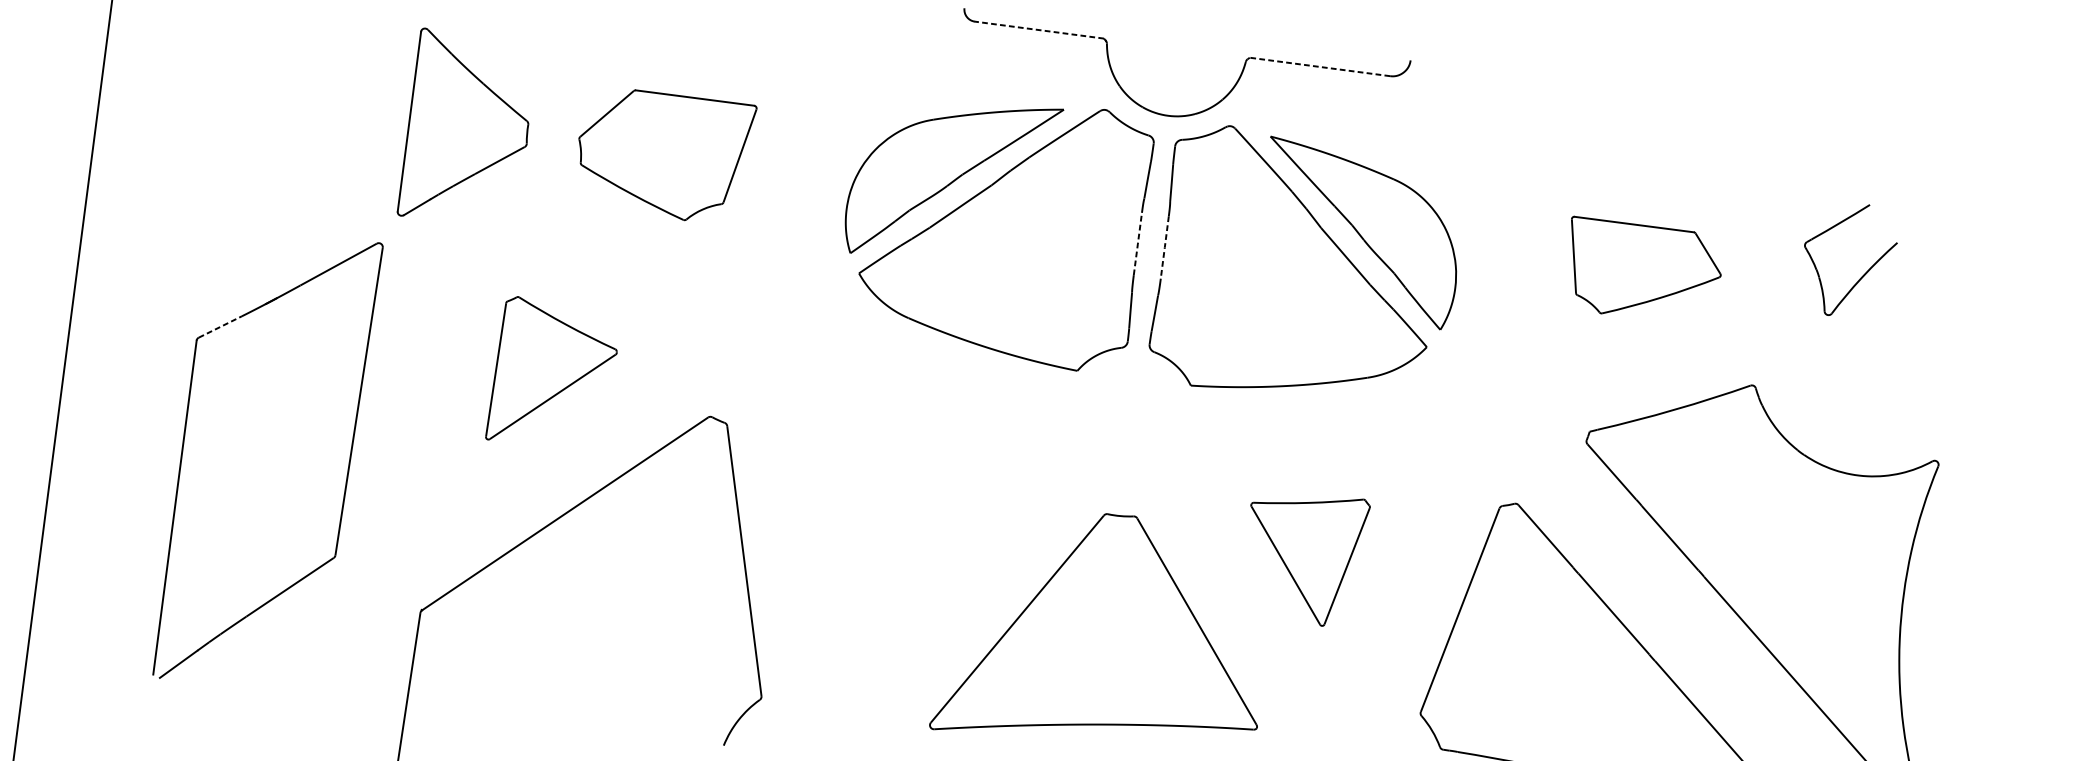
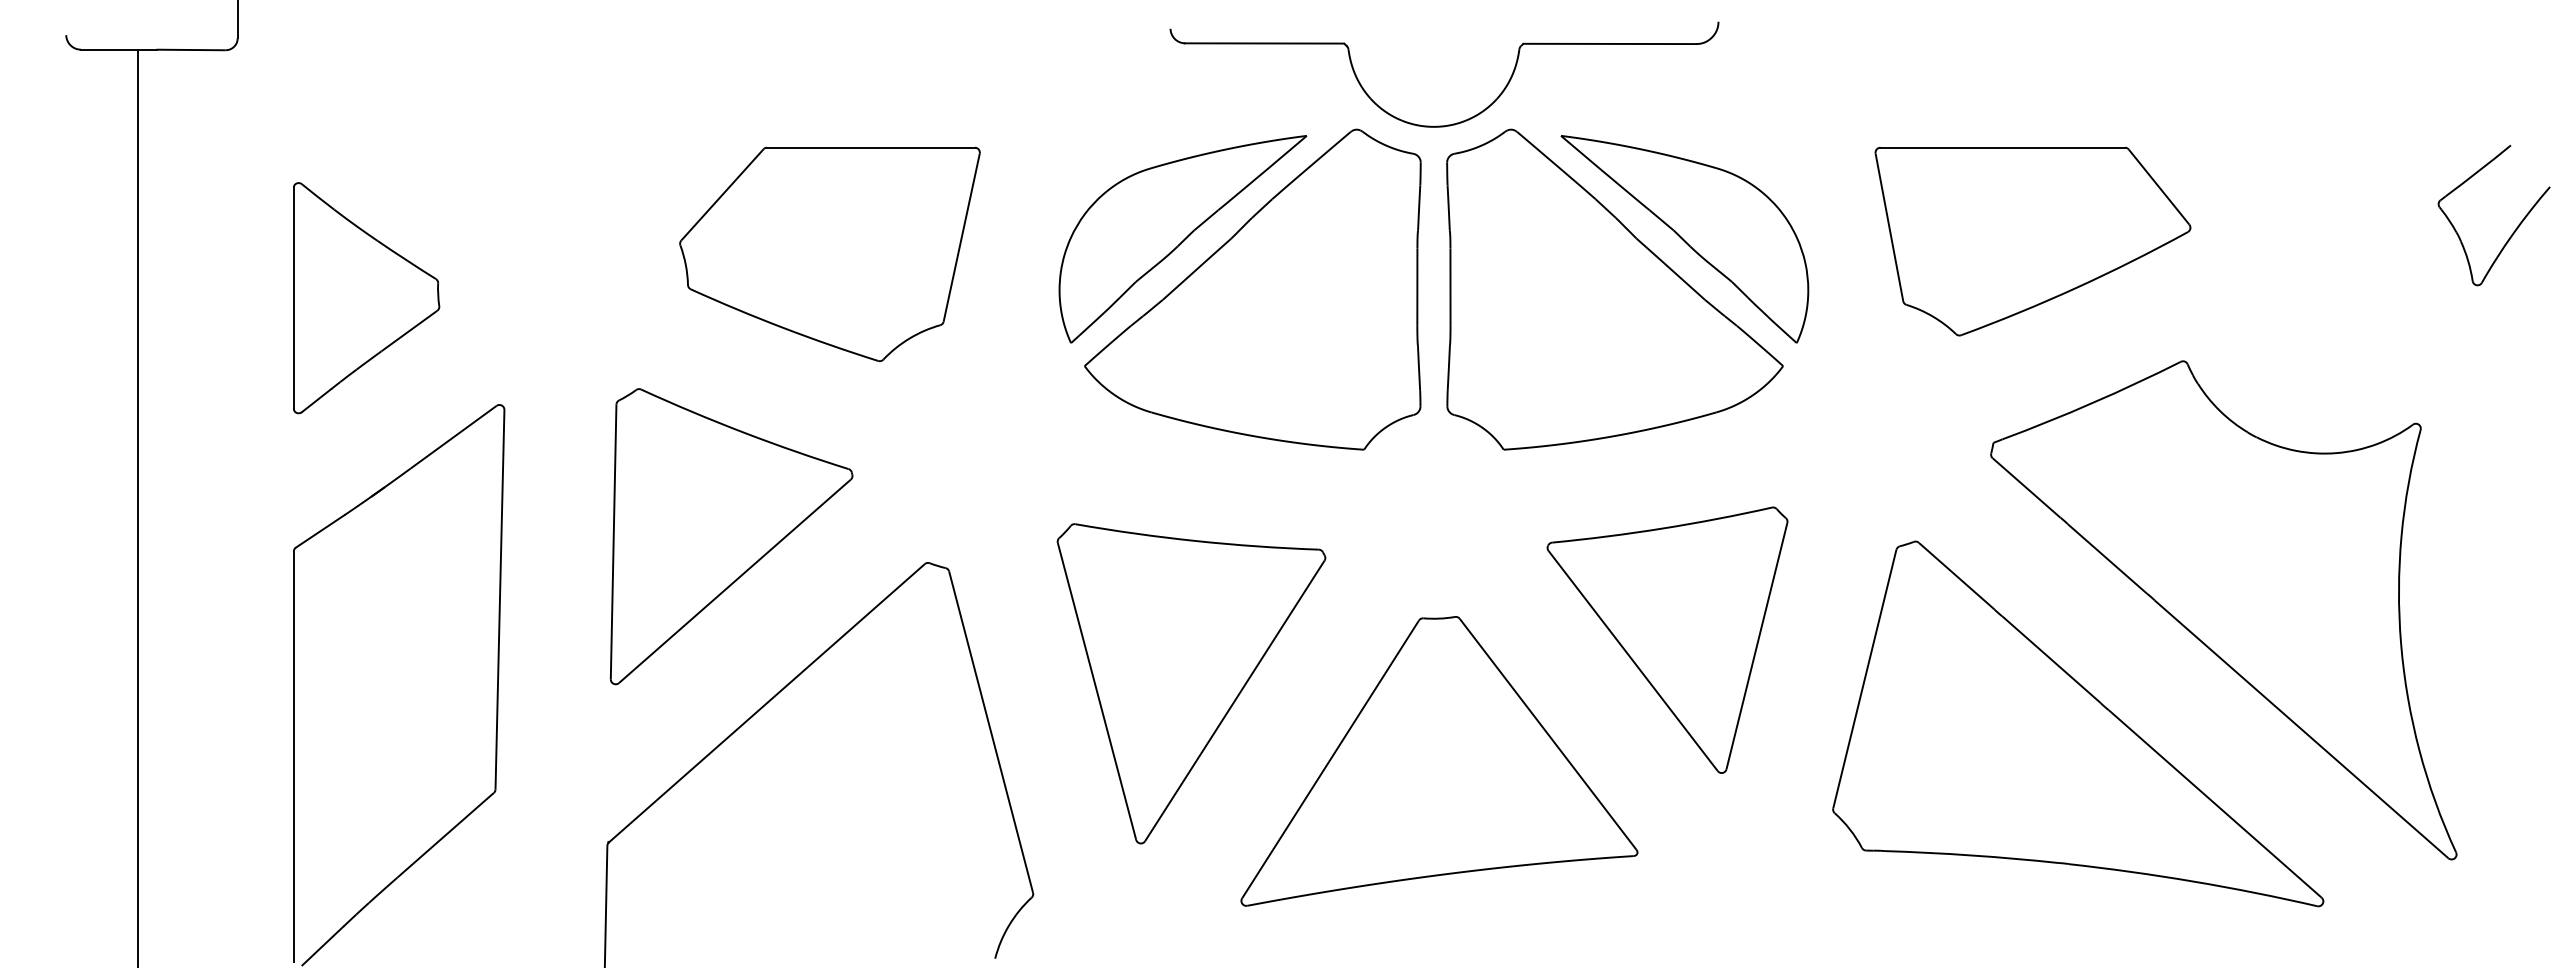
line: (1039, 30) -> (1264, 43), dashed -> solid
line: (1319, 66) -> (1609, 43), dashed -> solid
part: (468, 129) -> (366, 298), moved
part: (663, 155) -> (829, 254), size x1.43
line: (1138, 243) -> (1417, 286), dashed -> solid
line: (1164, 247) -> (1450, 286), dashed -> solid
part: (1642, 272) -> (2032, 241), size x1.67
part: (1864, 272) -> (2515, 228), moved
line: (220, 327) -> (320, 531), dashed -> solid
part: (553, 374) -> (731, 536), size x1.67
part: (912, 542) -> (1191, 683), added
part: (1303, 557) -> (1667, 639), size x1.67

